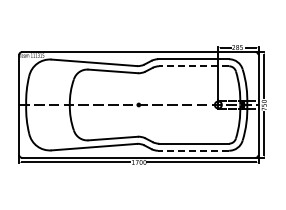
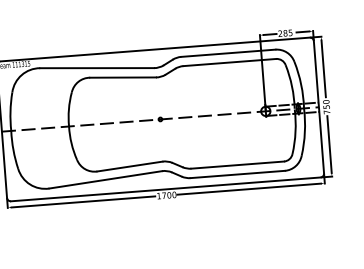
line: (194, 66) -> (230, 62), dashed -> solid
line: (193, 150) -> (237, 174), dashed -> solid

